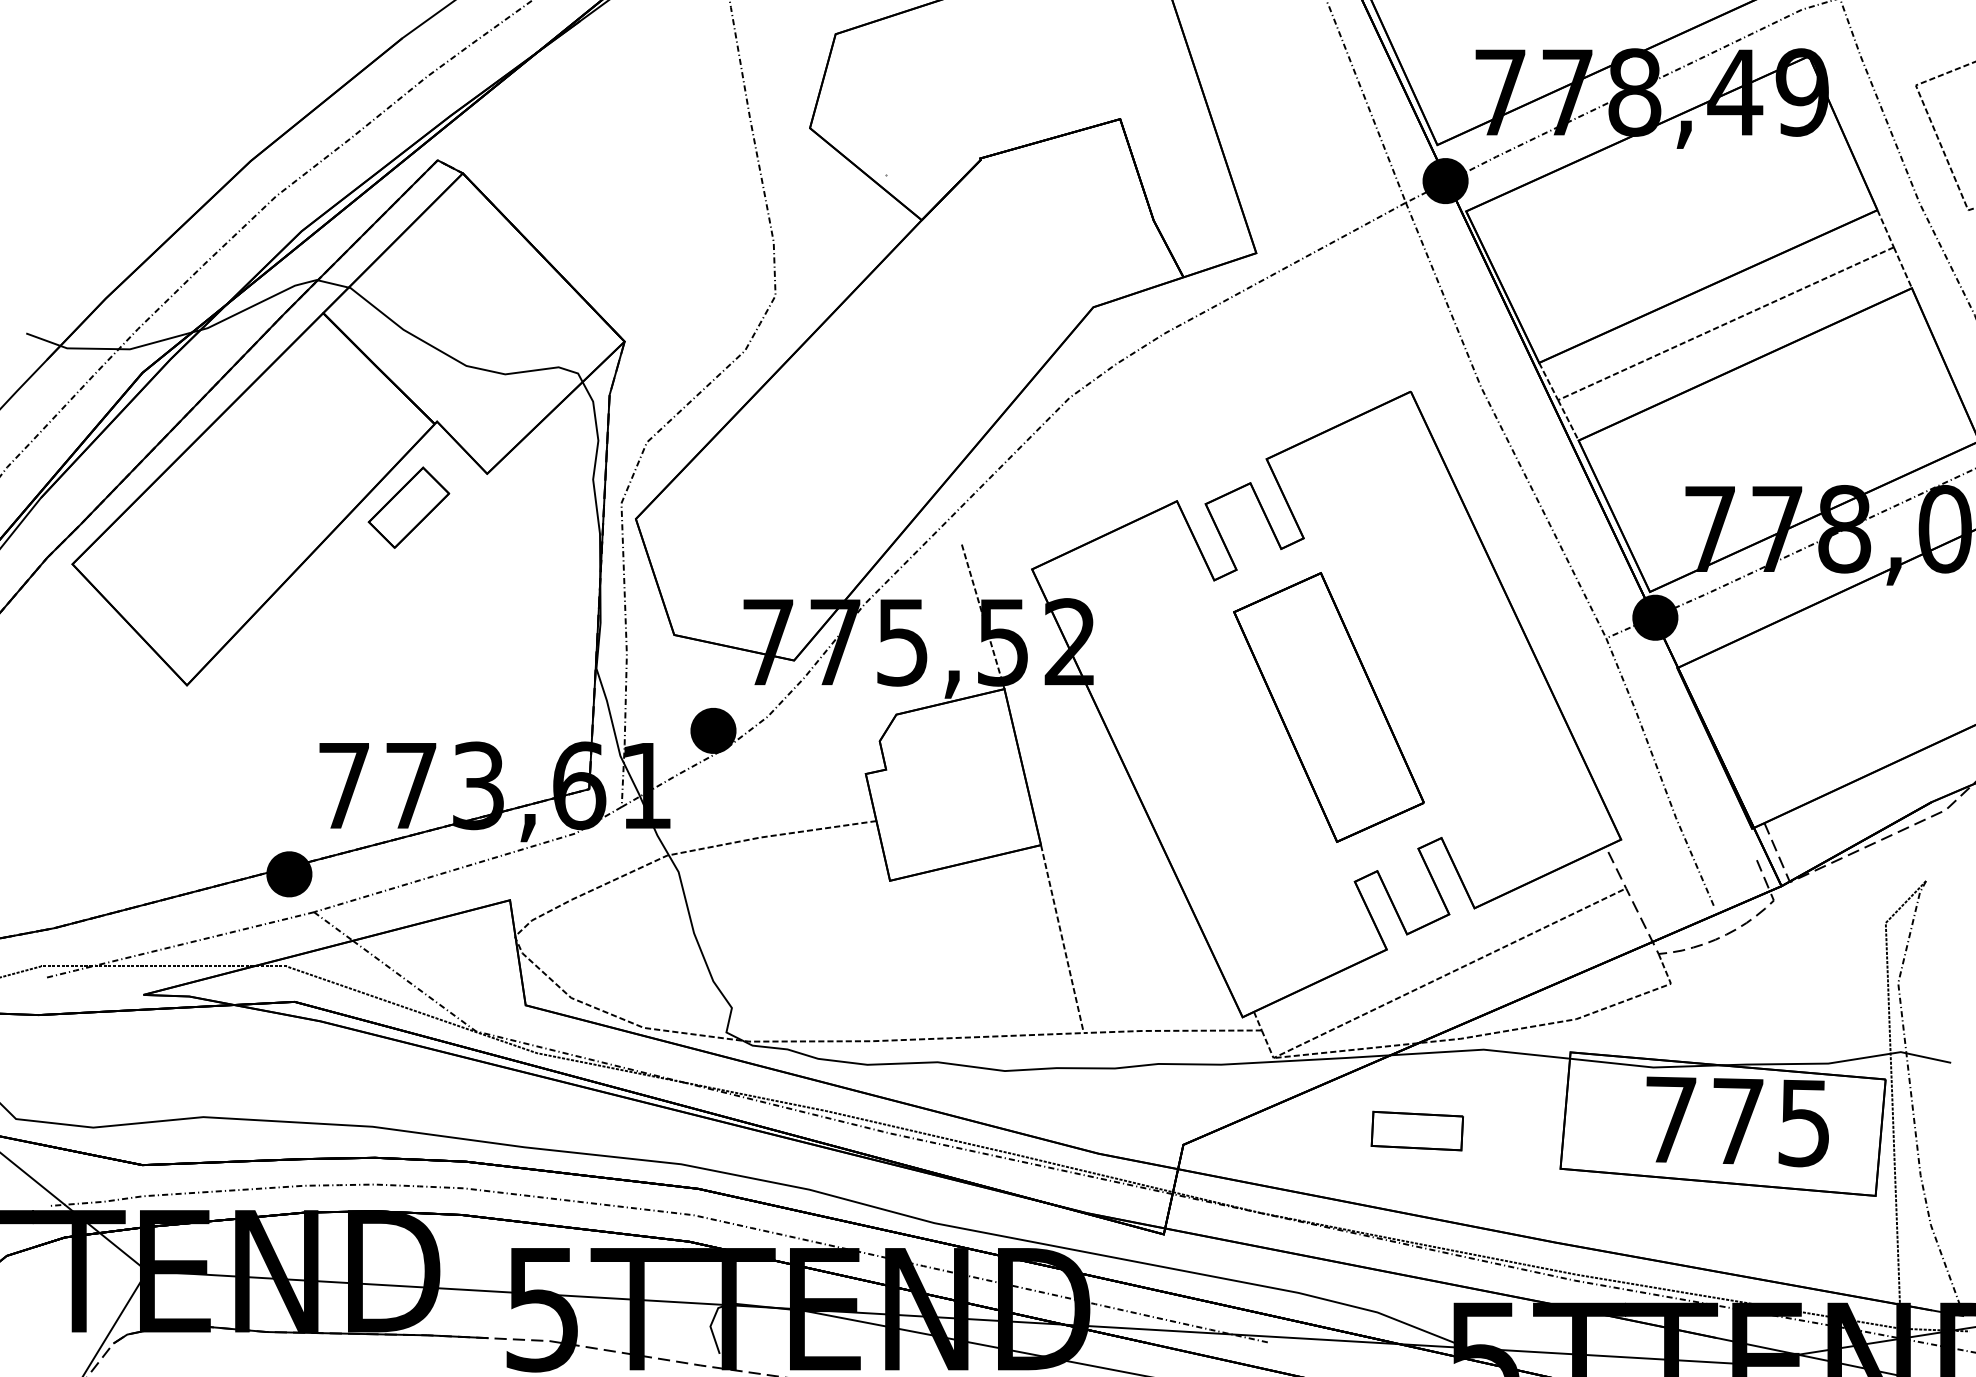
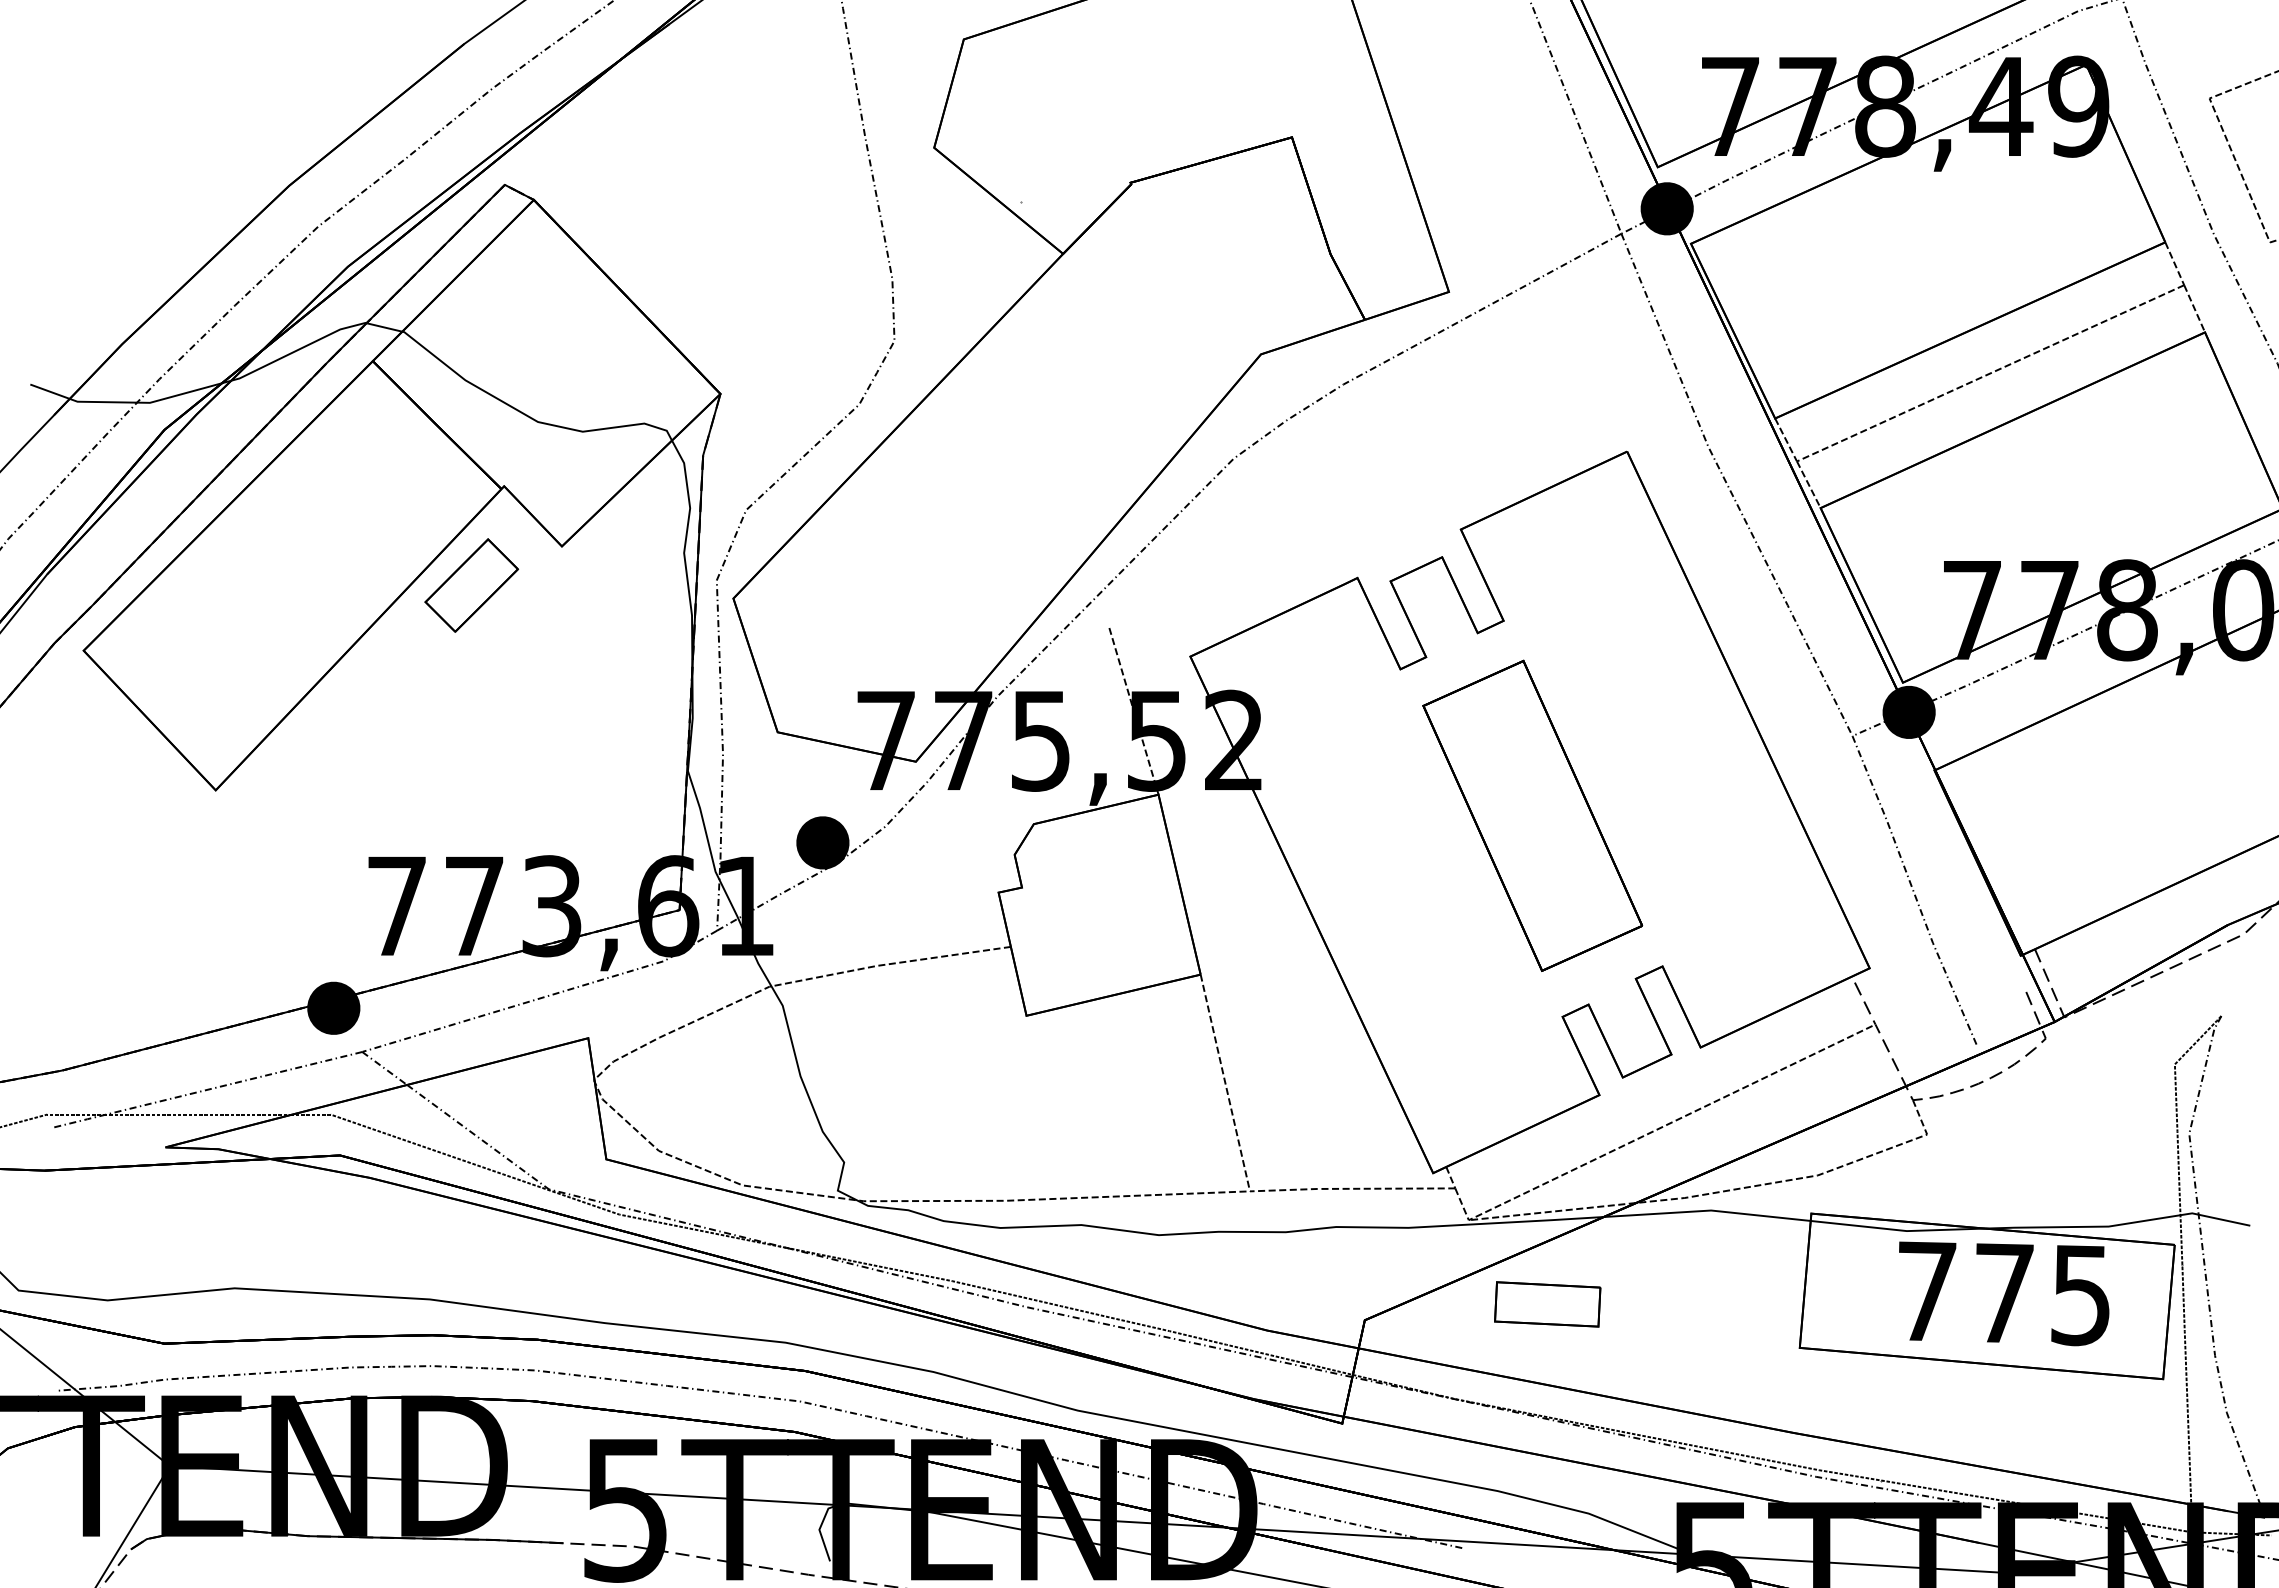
part: (1417, 1131) -> (1547, 1304), moved

